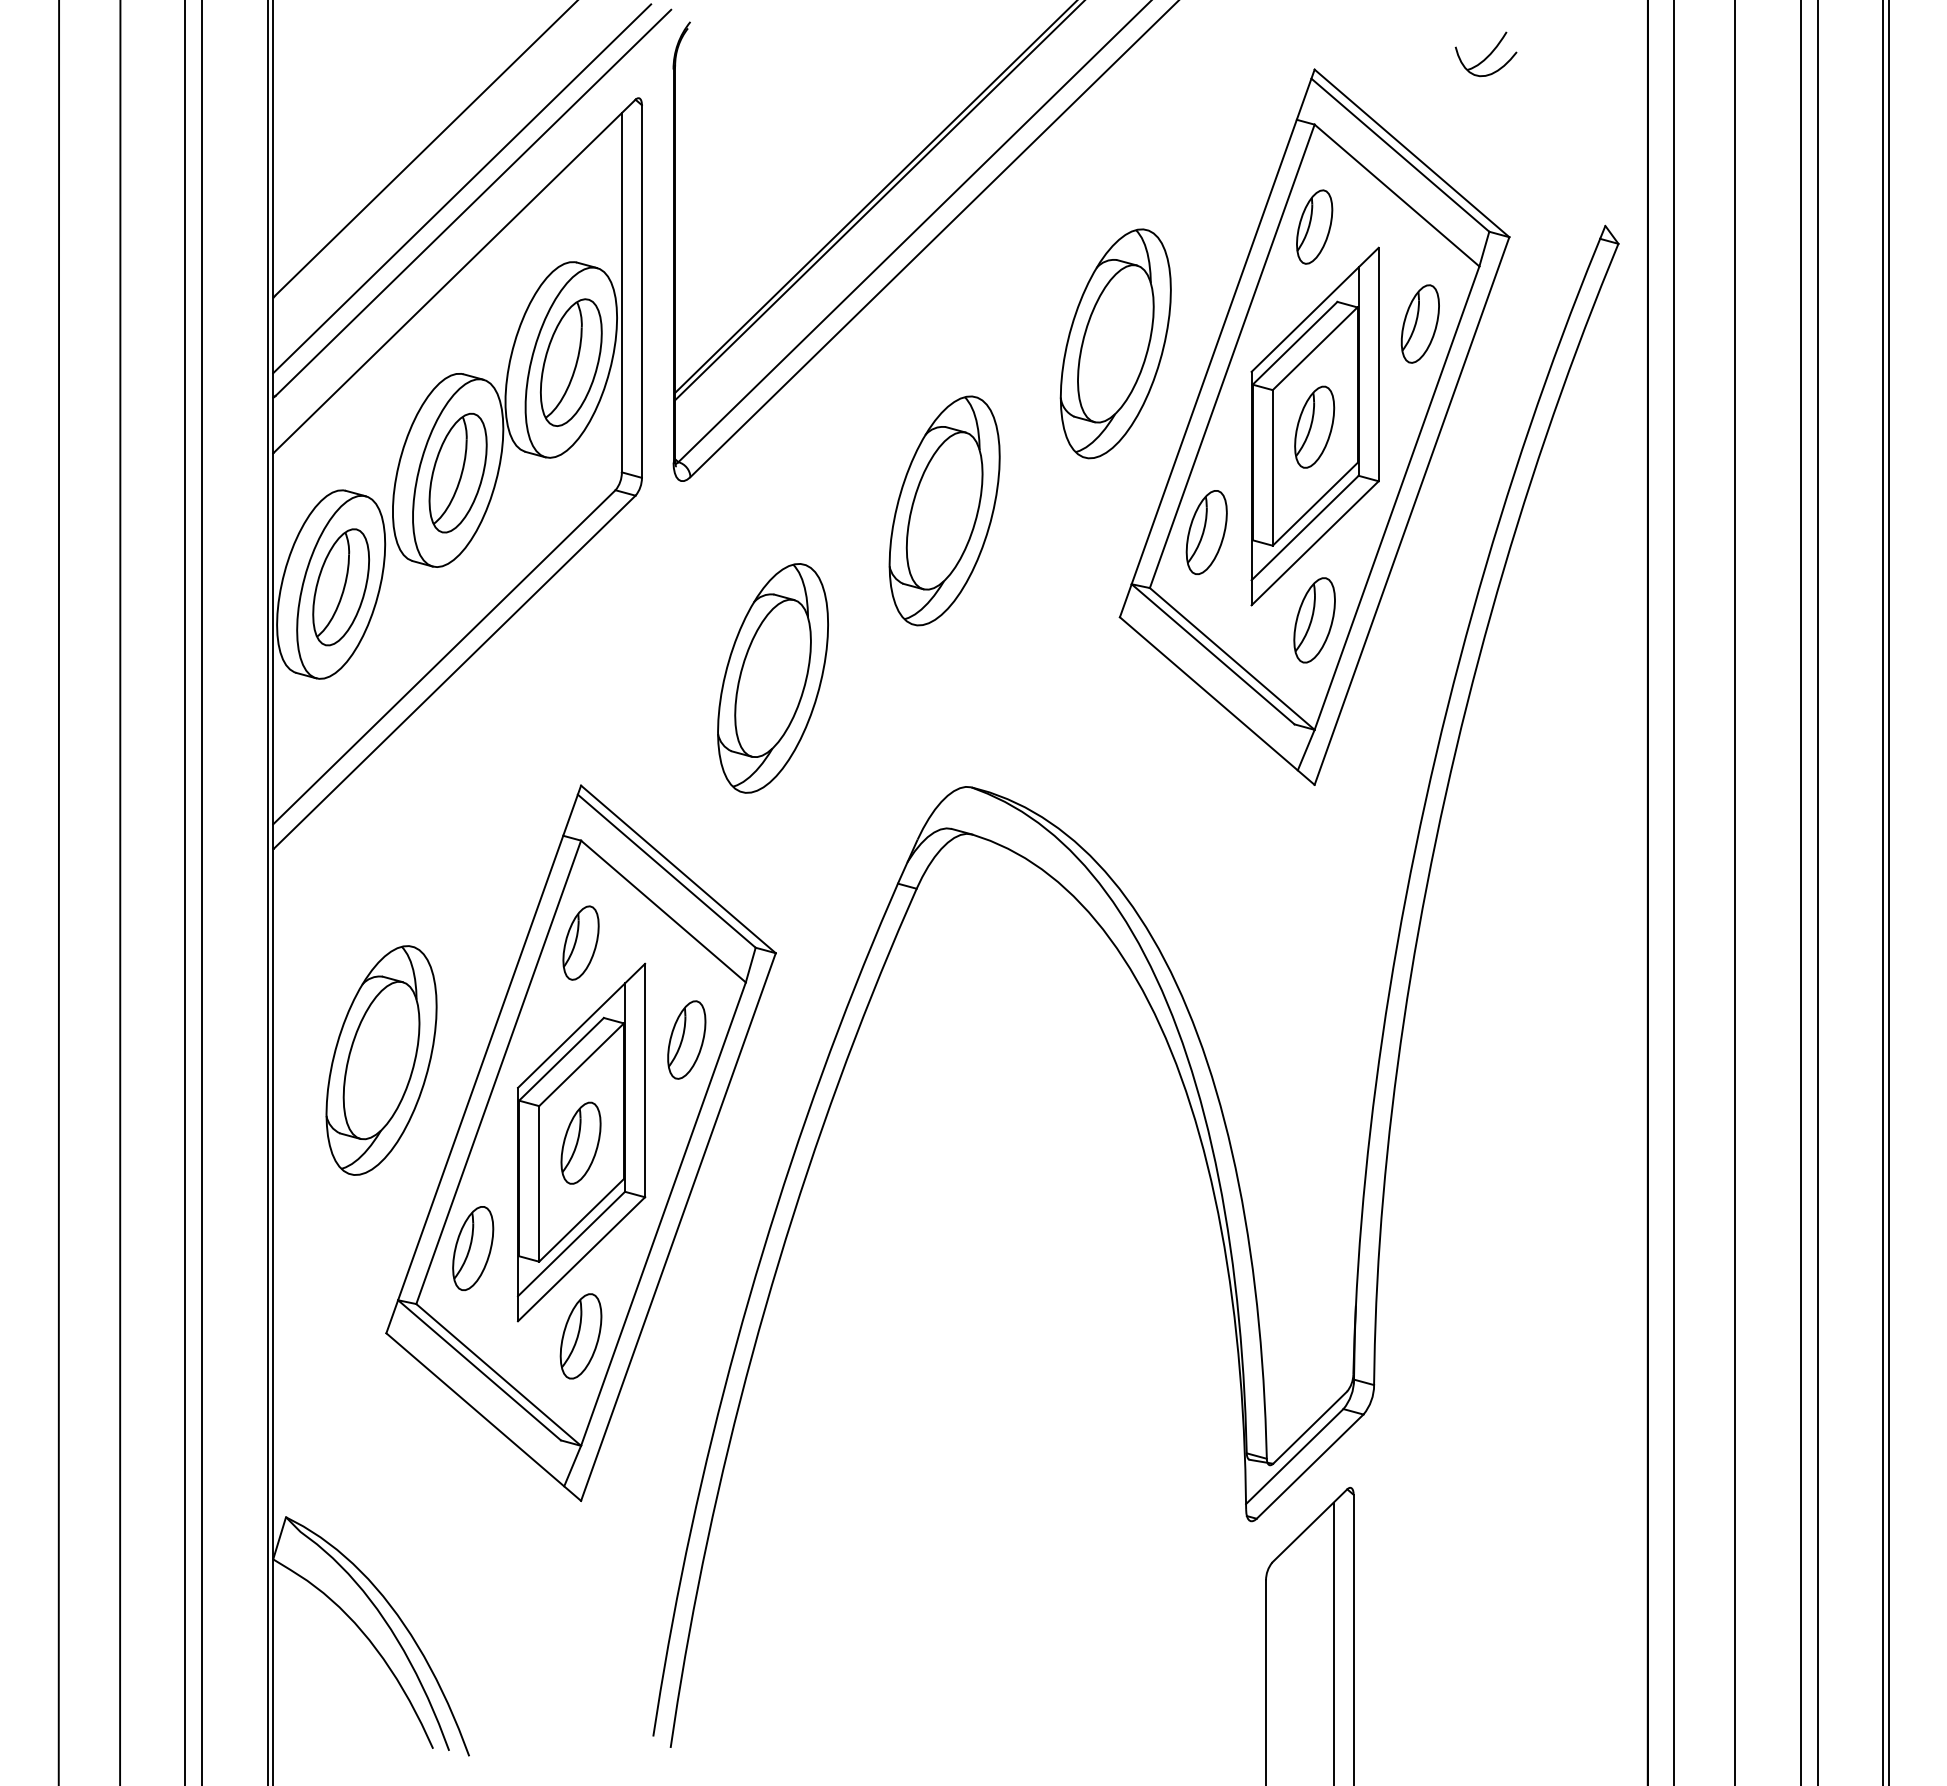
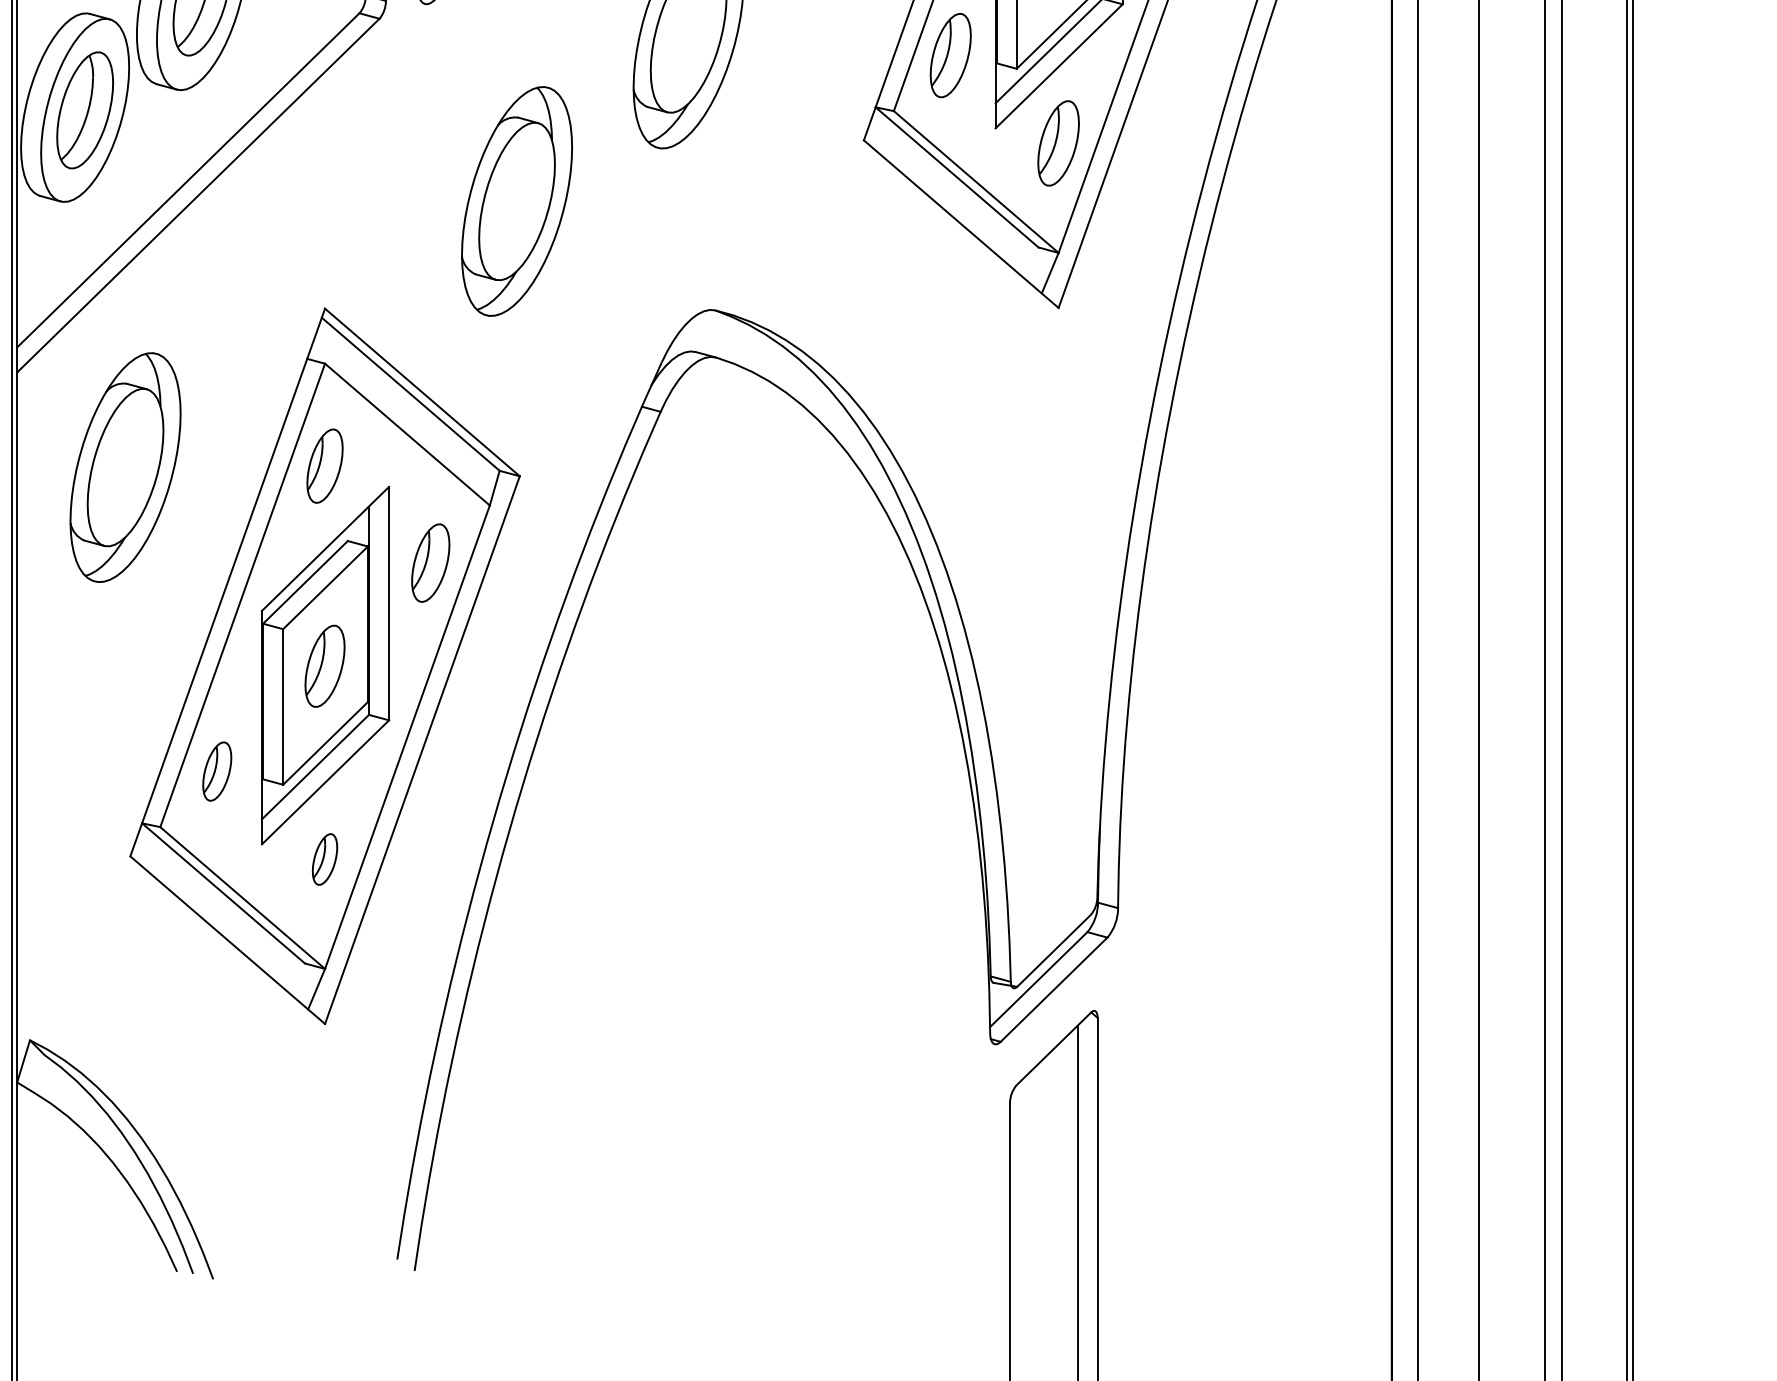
part: (381, 1060) -> (125, 467), moved
part: (473, 1248) -> (217, 771), size x0.7
part: (580, 1336) -> (324, 859), size x0.6

